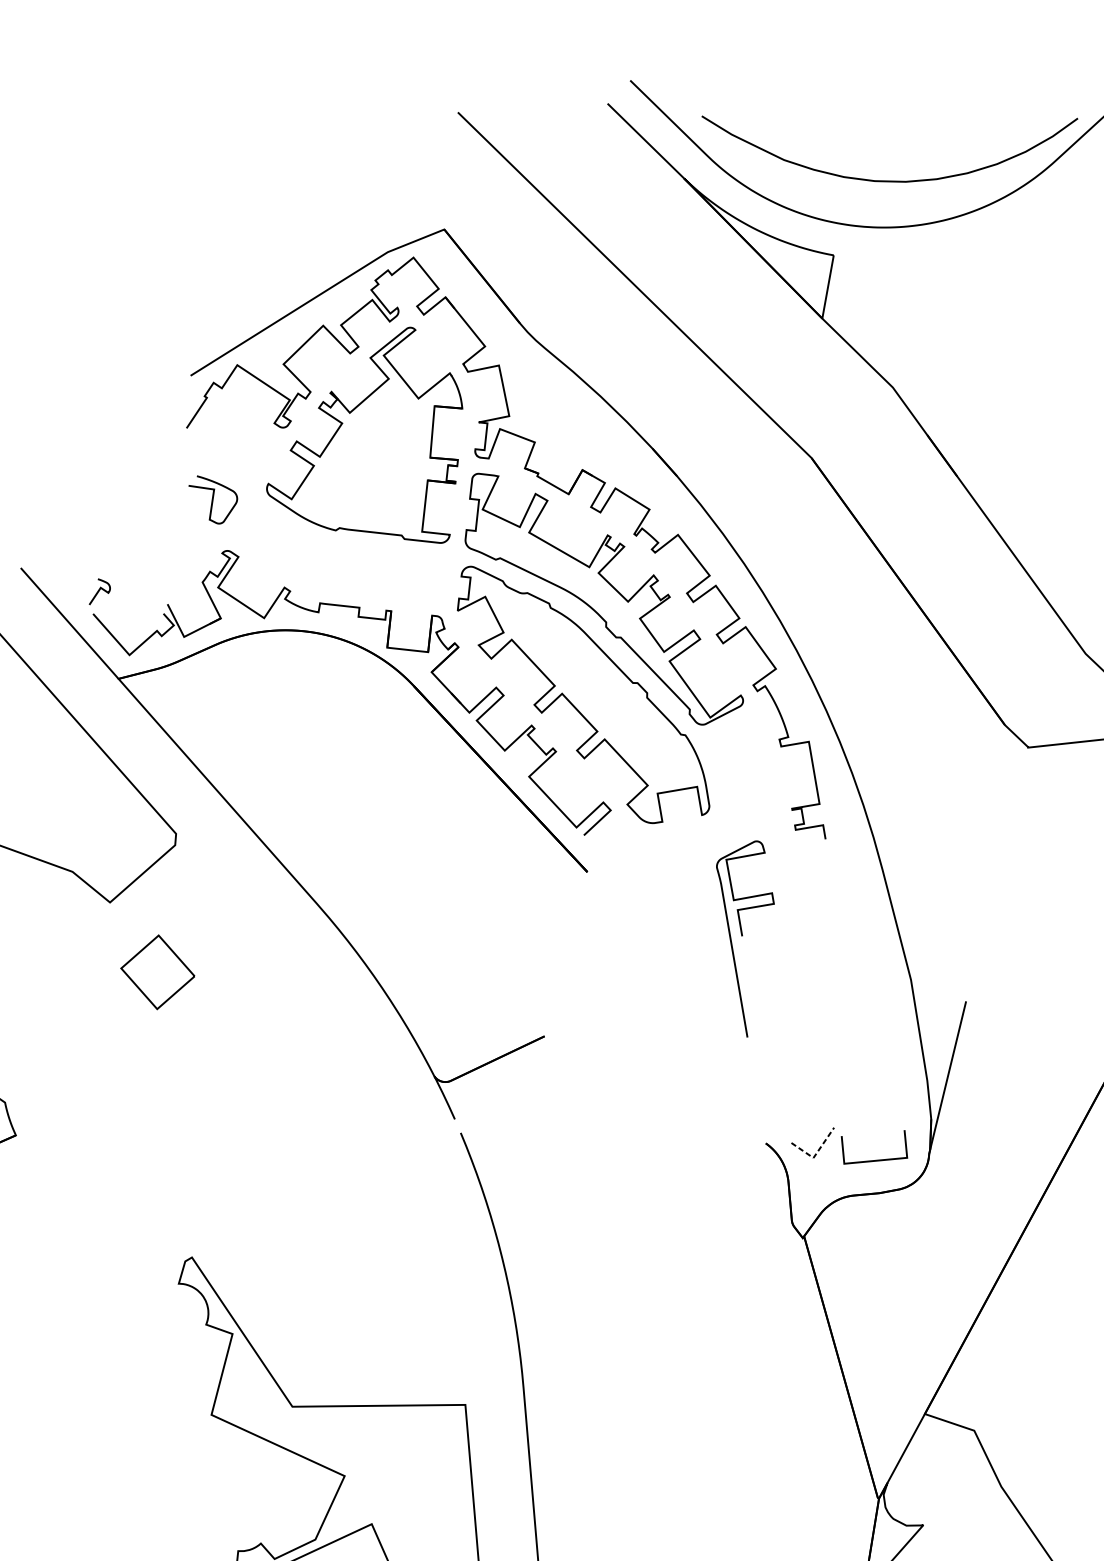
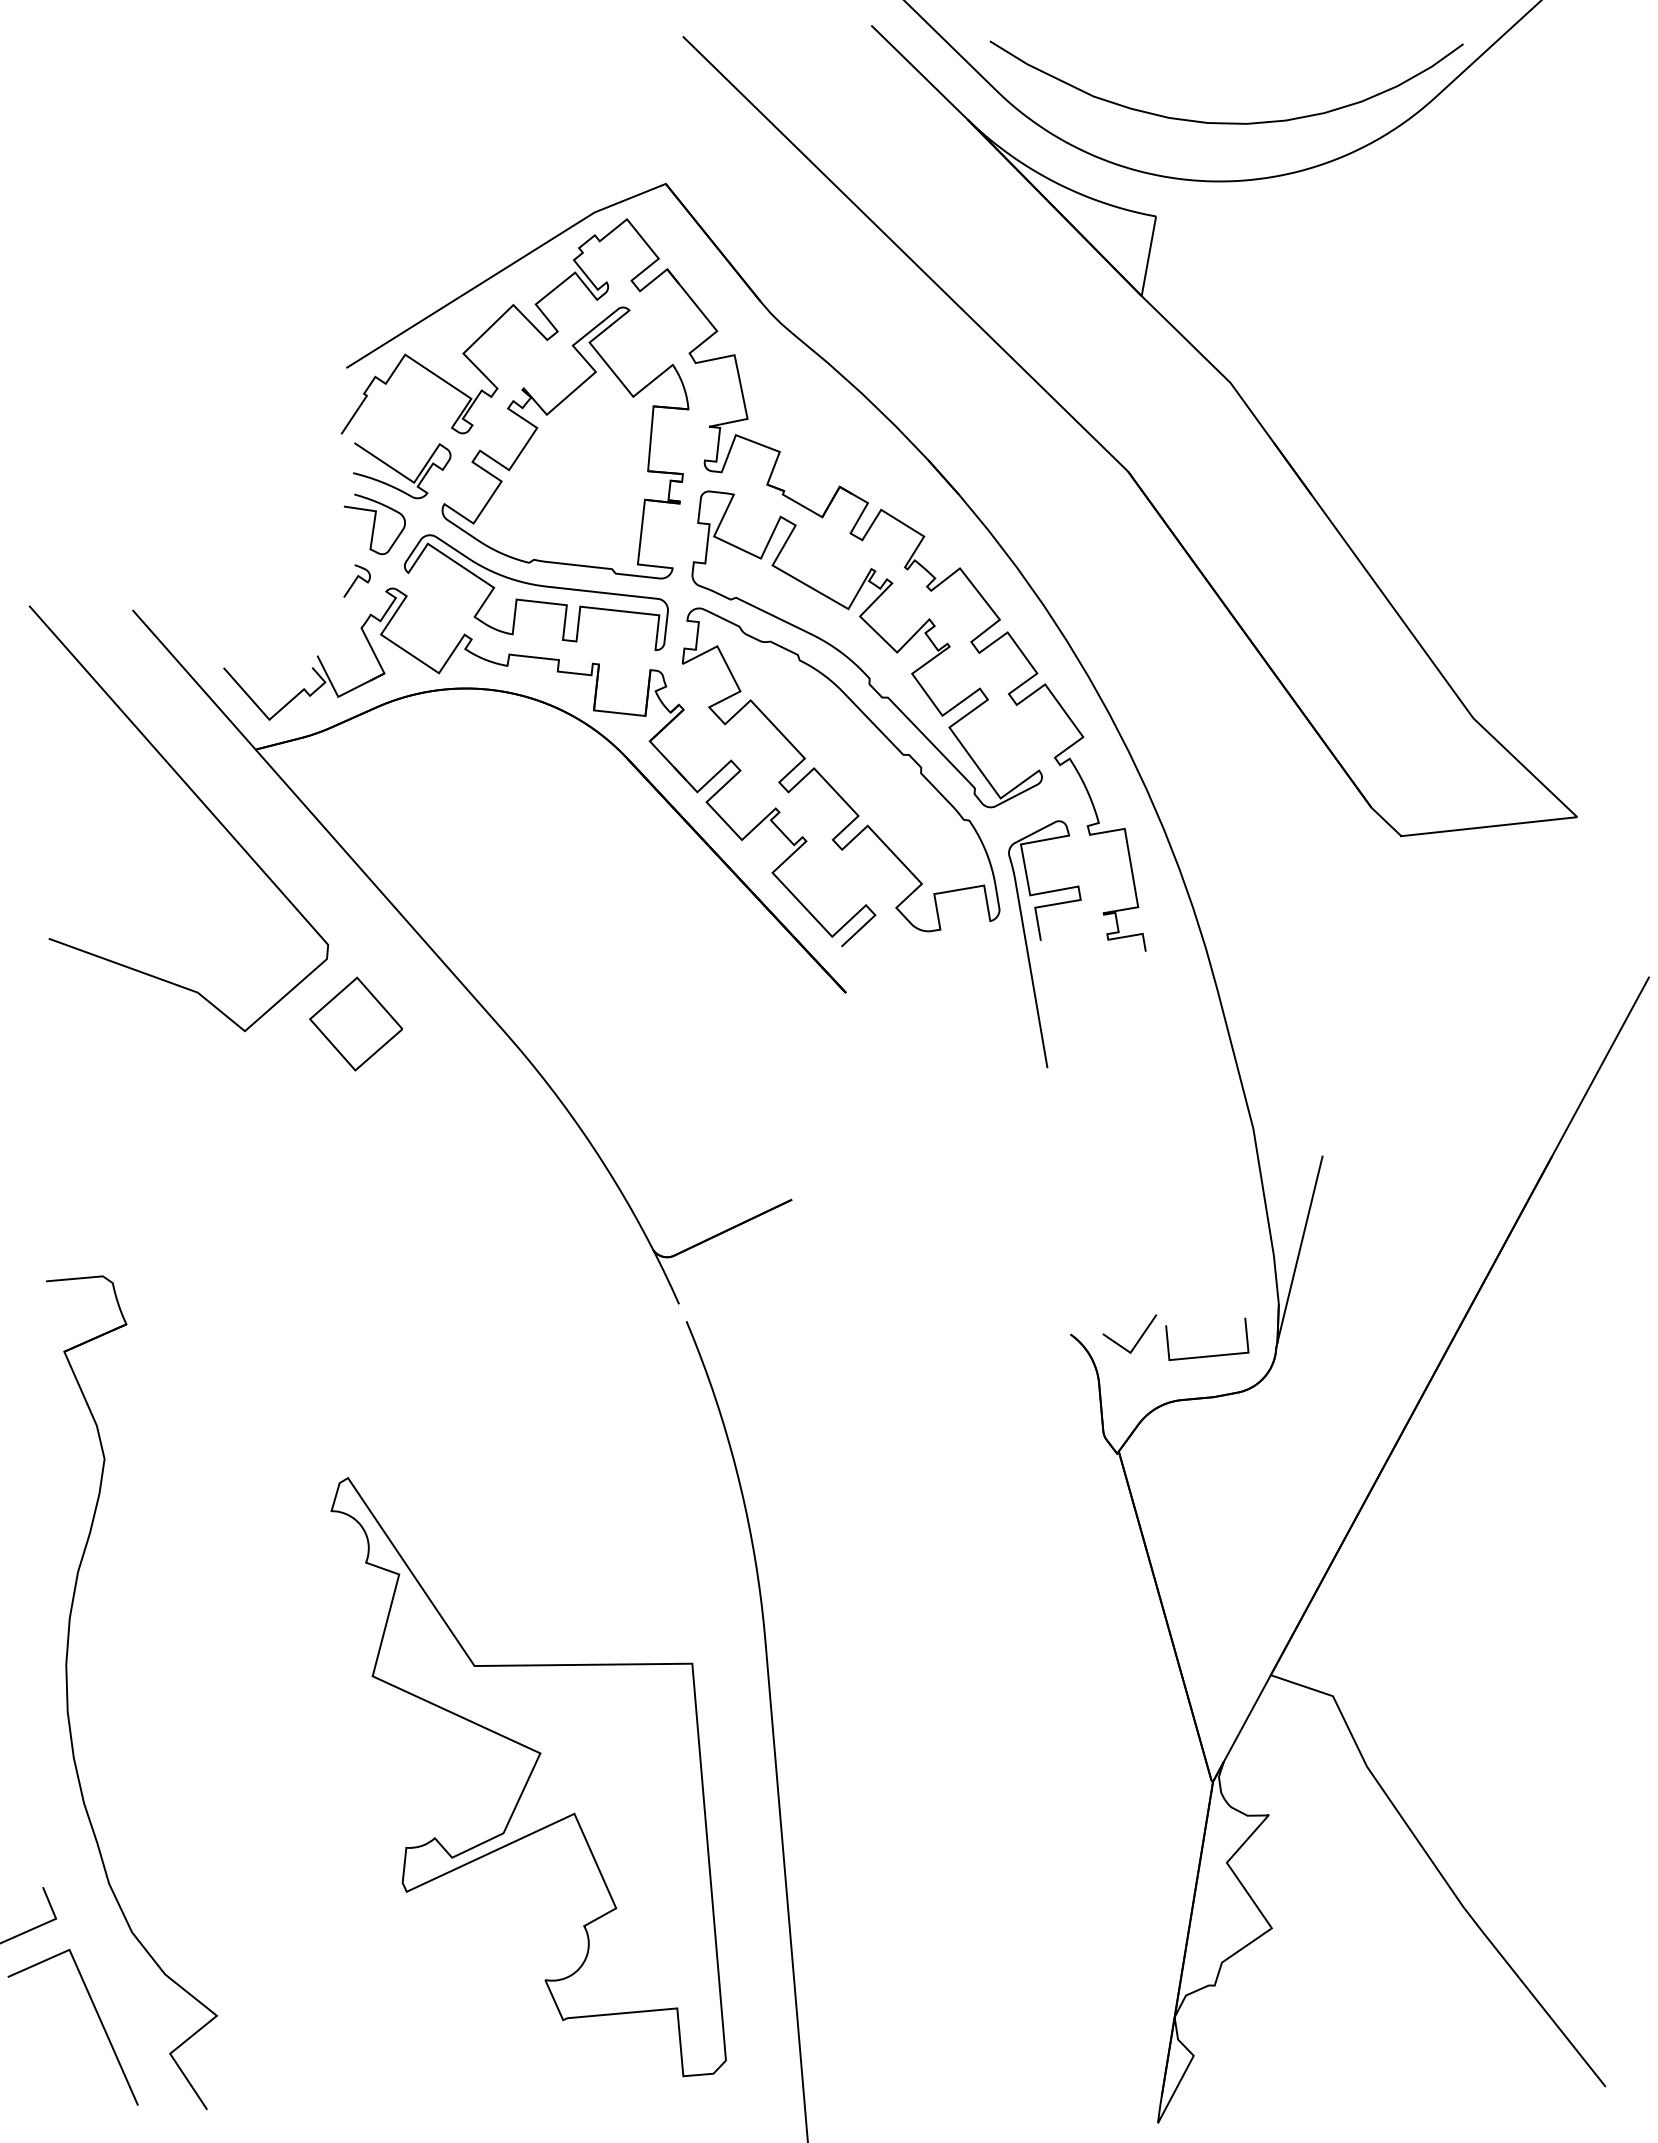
curve: (233, 458) -> (400, 472), added
part: (341, 554) -> (536, 592), added
curve: (99, 591) -> (356, 580), moved
curve: (742, 936) -> (1041, 940), moved
part: (157, 971) -> (355, 1023), moved
line: (815, 1154) -> (1133, 1348), dashed -> solid

